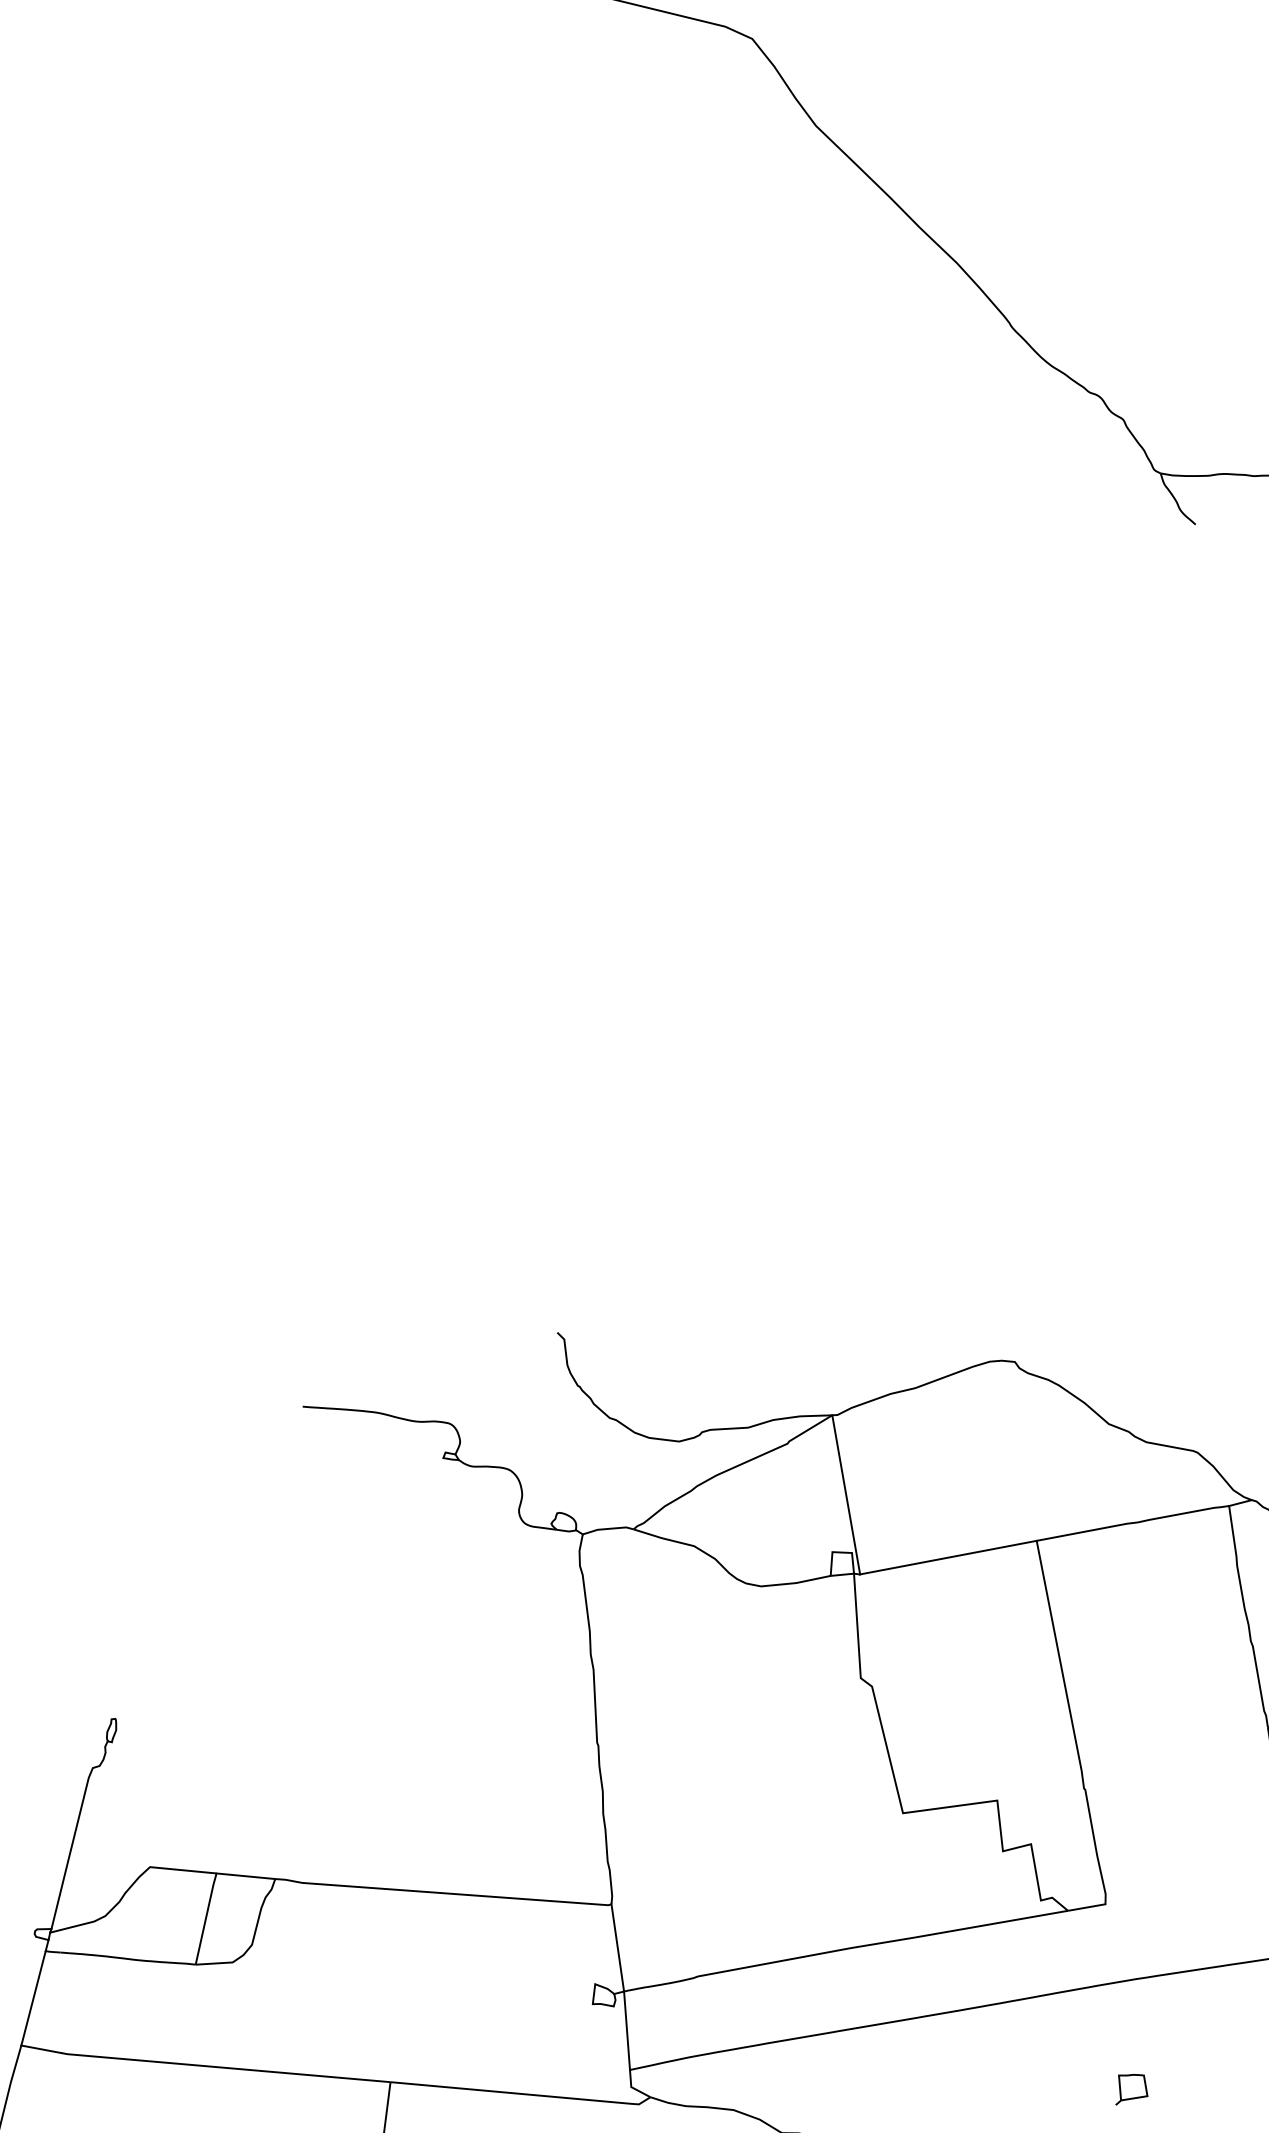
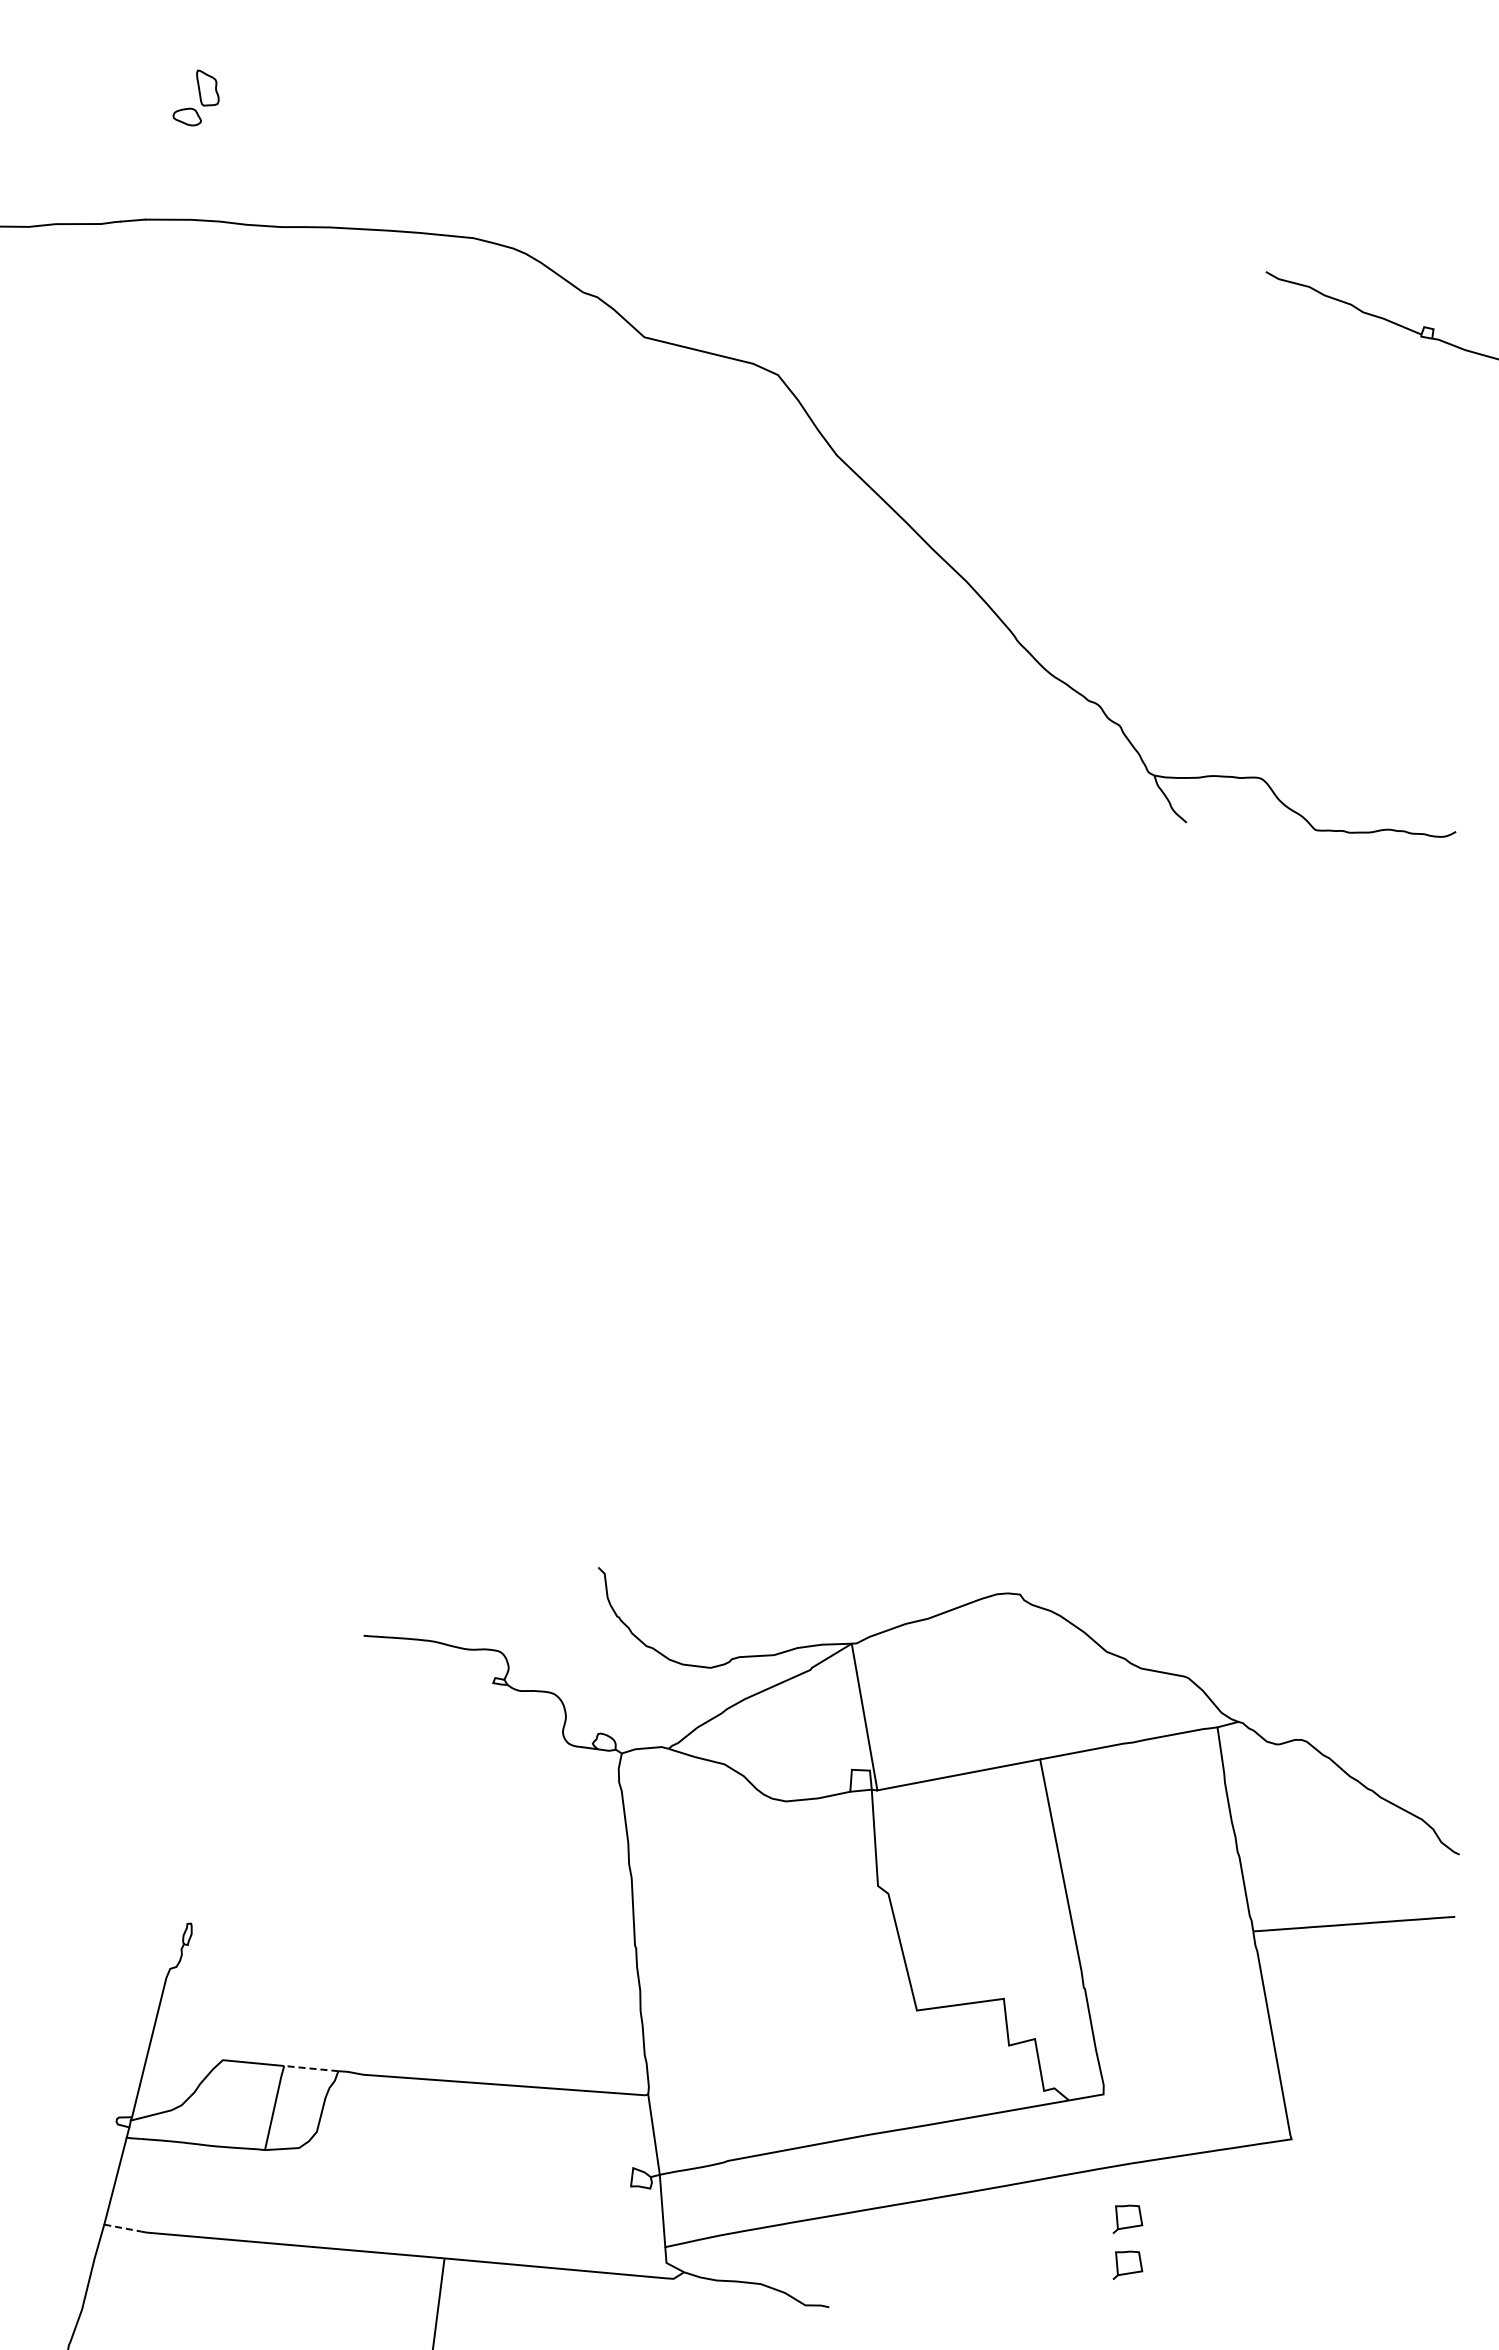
line: (245, 1876) -> (310, 2068), solid -> dashed
part: (1131, 2038) -> (1127, 2218), added
line: (41, 2049) -> (122, 2228), solid -> dashed

